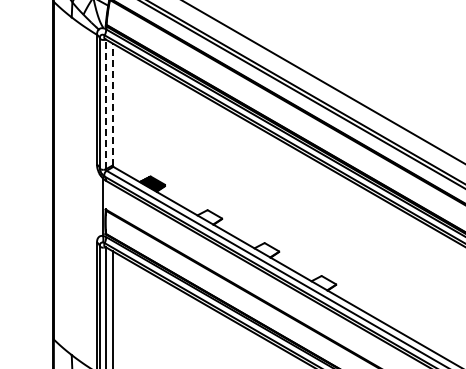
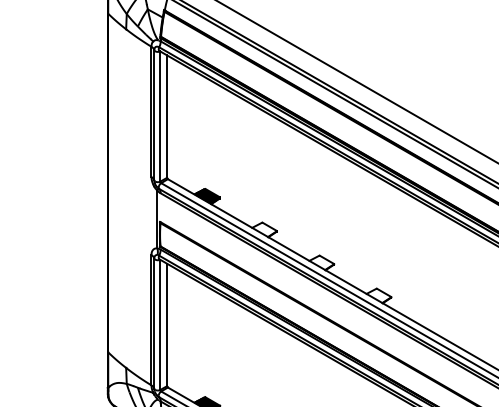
line: (105, 104) -> (160, 116), dashed -> solid
line: (112, 104) -> (167, 116), dashed -> solid

